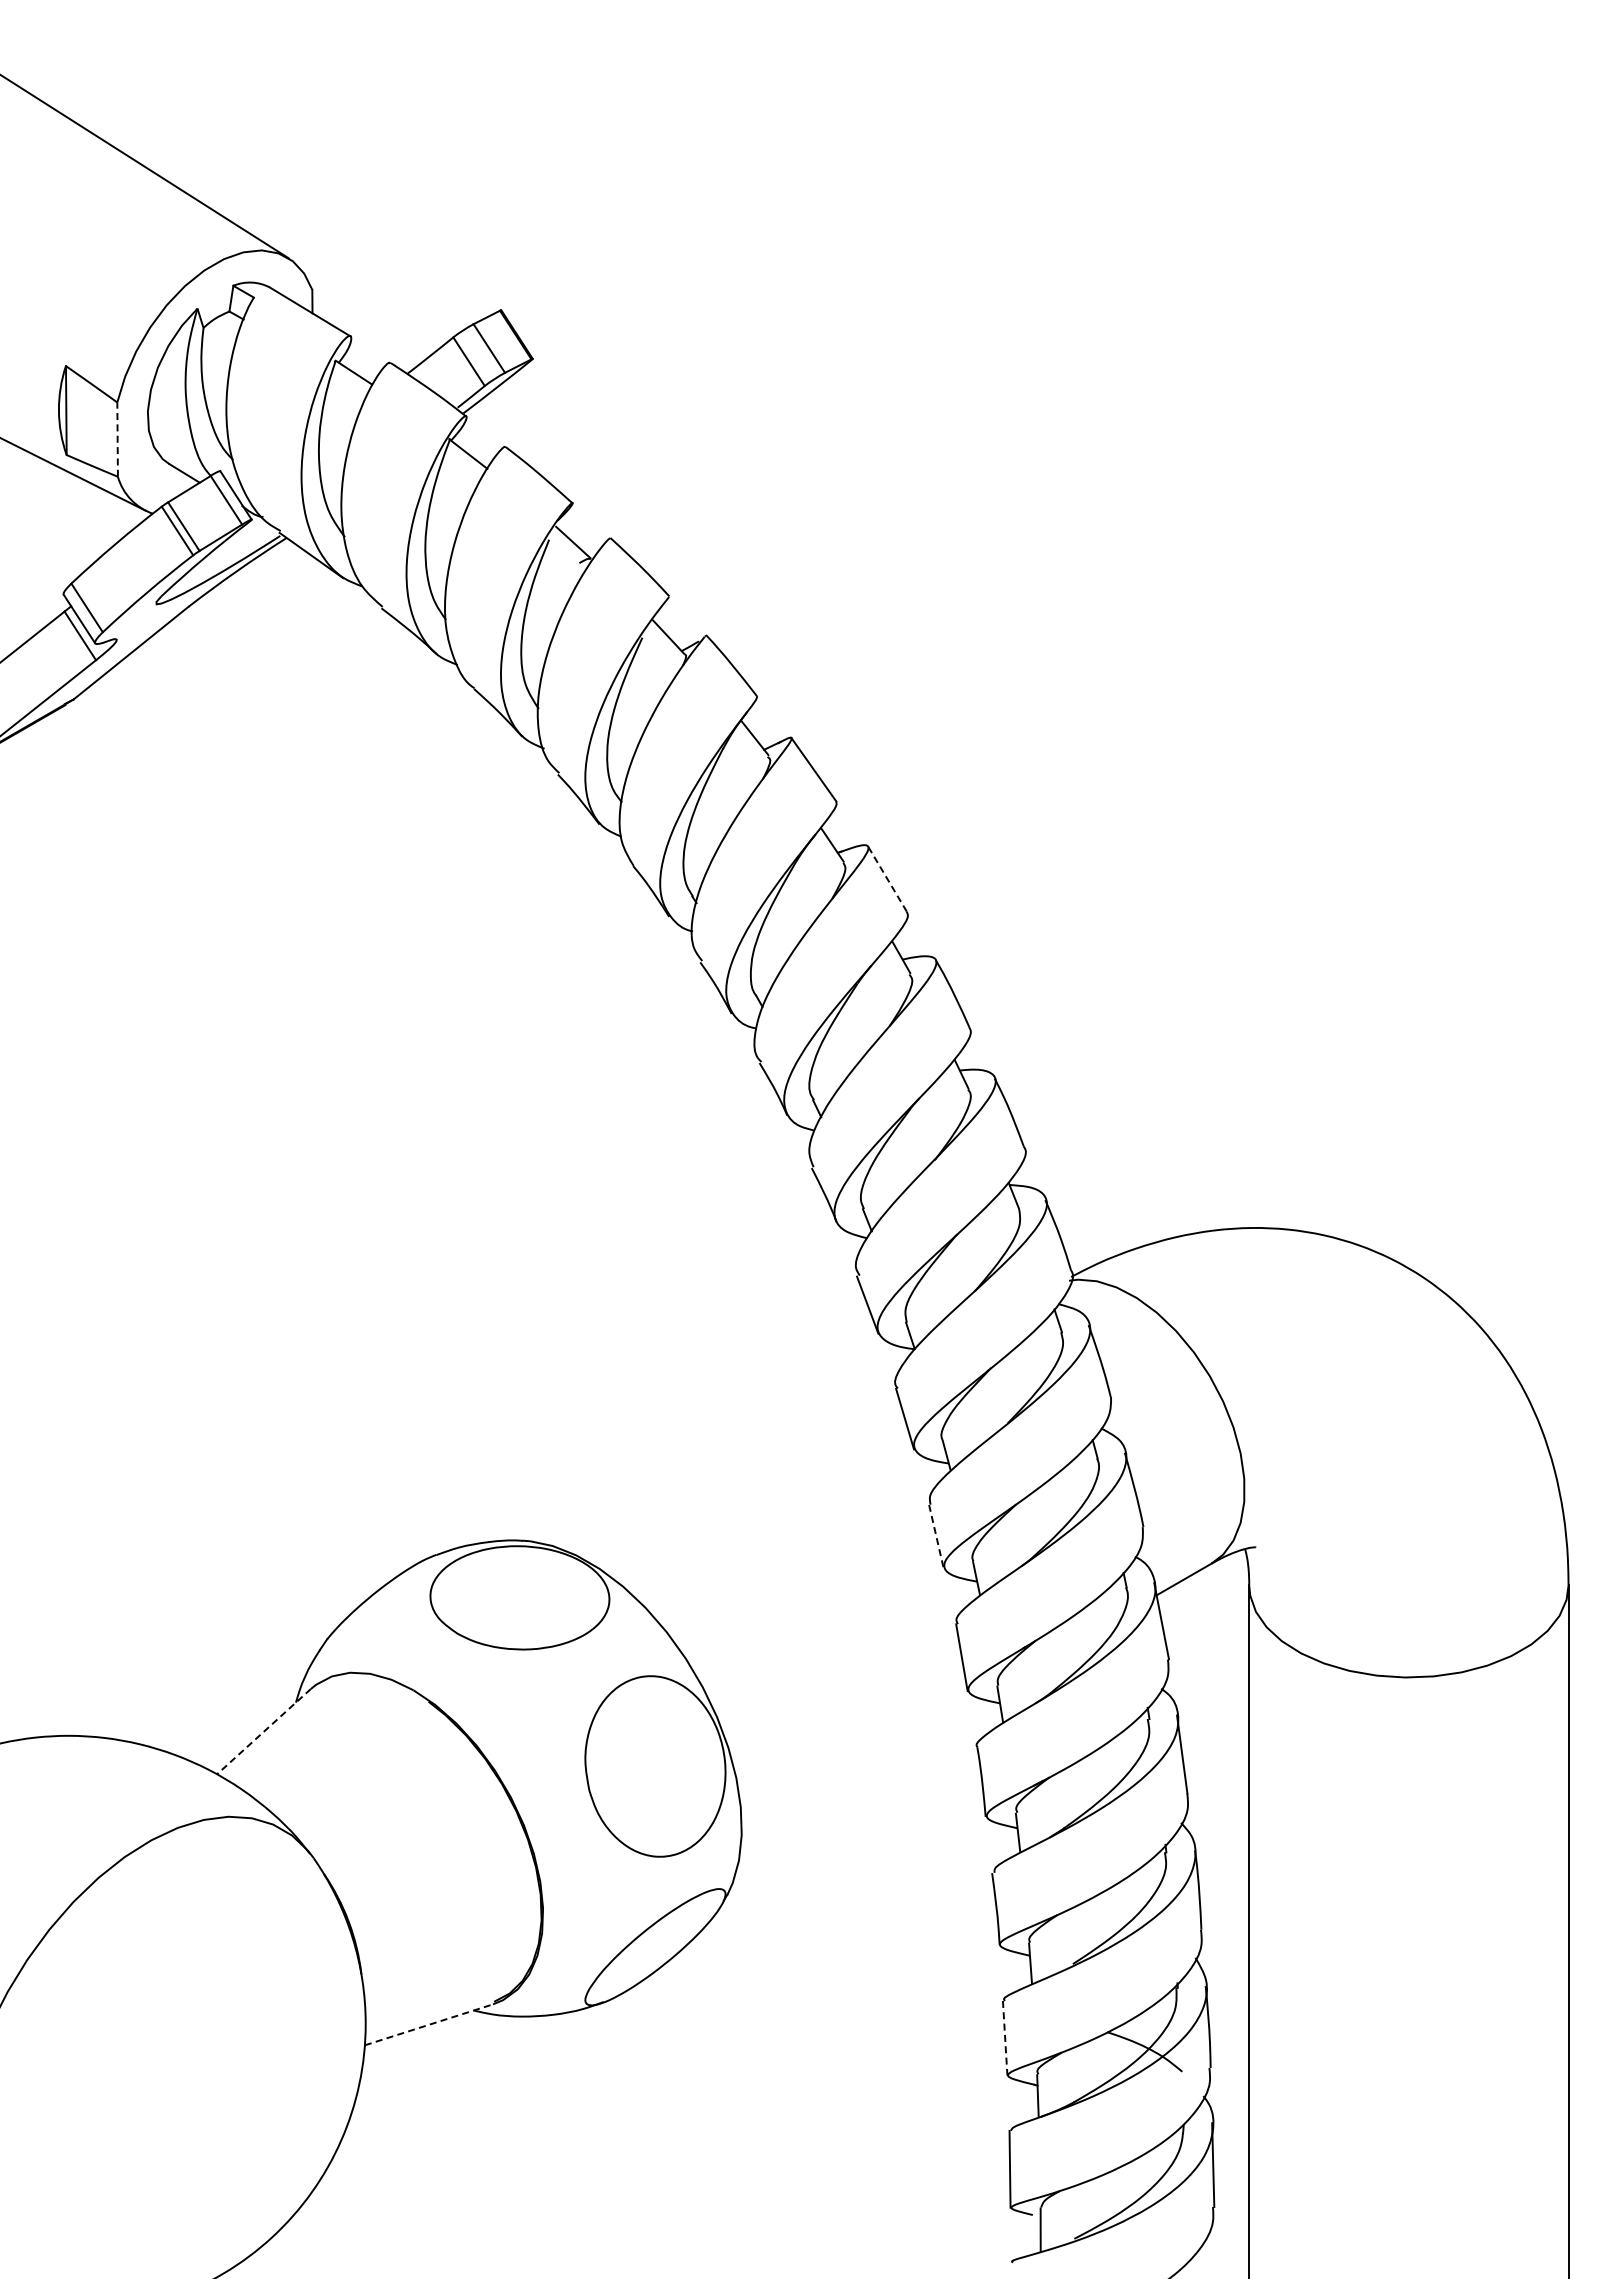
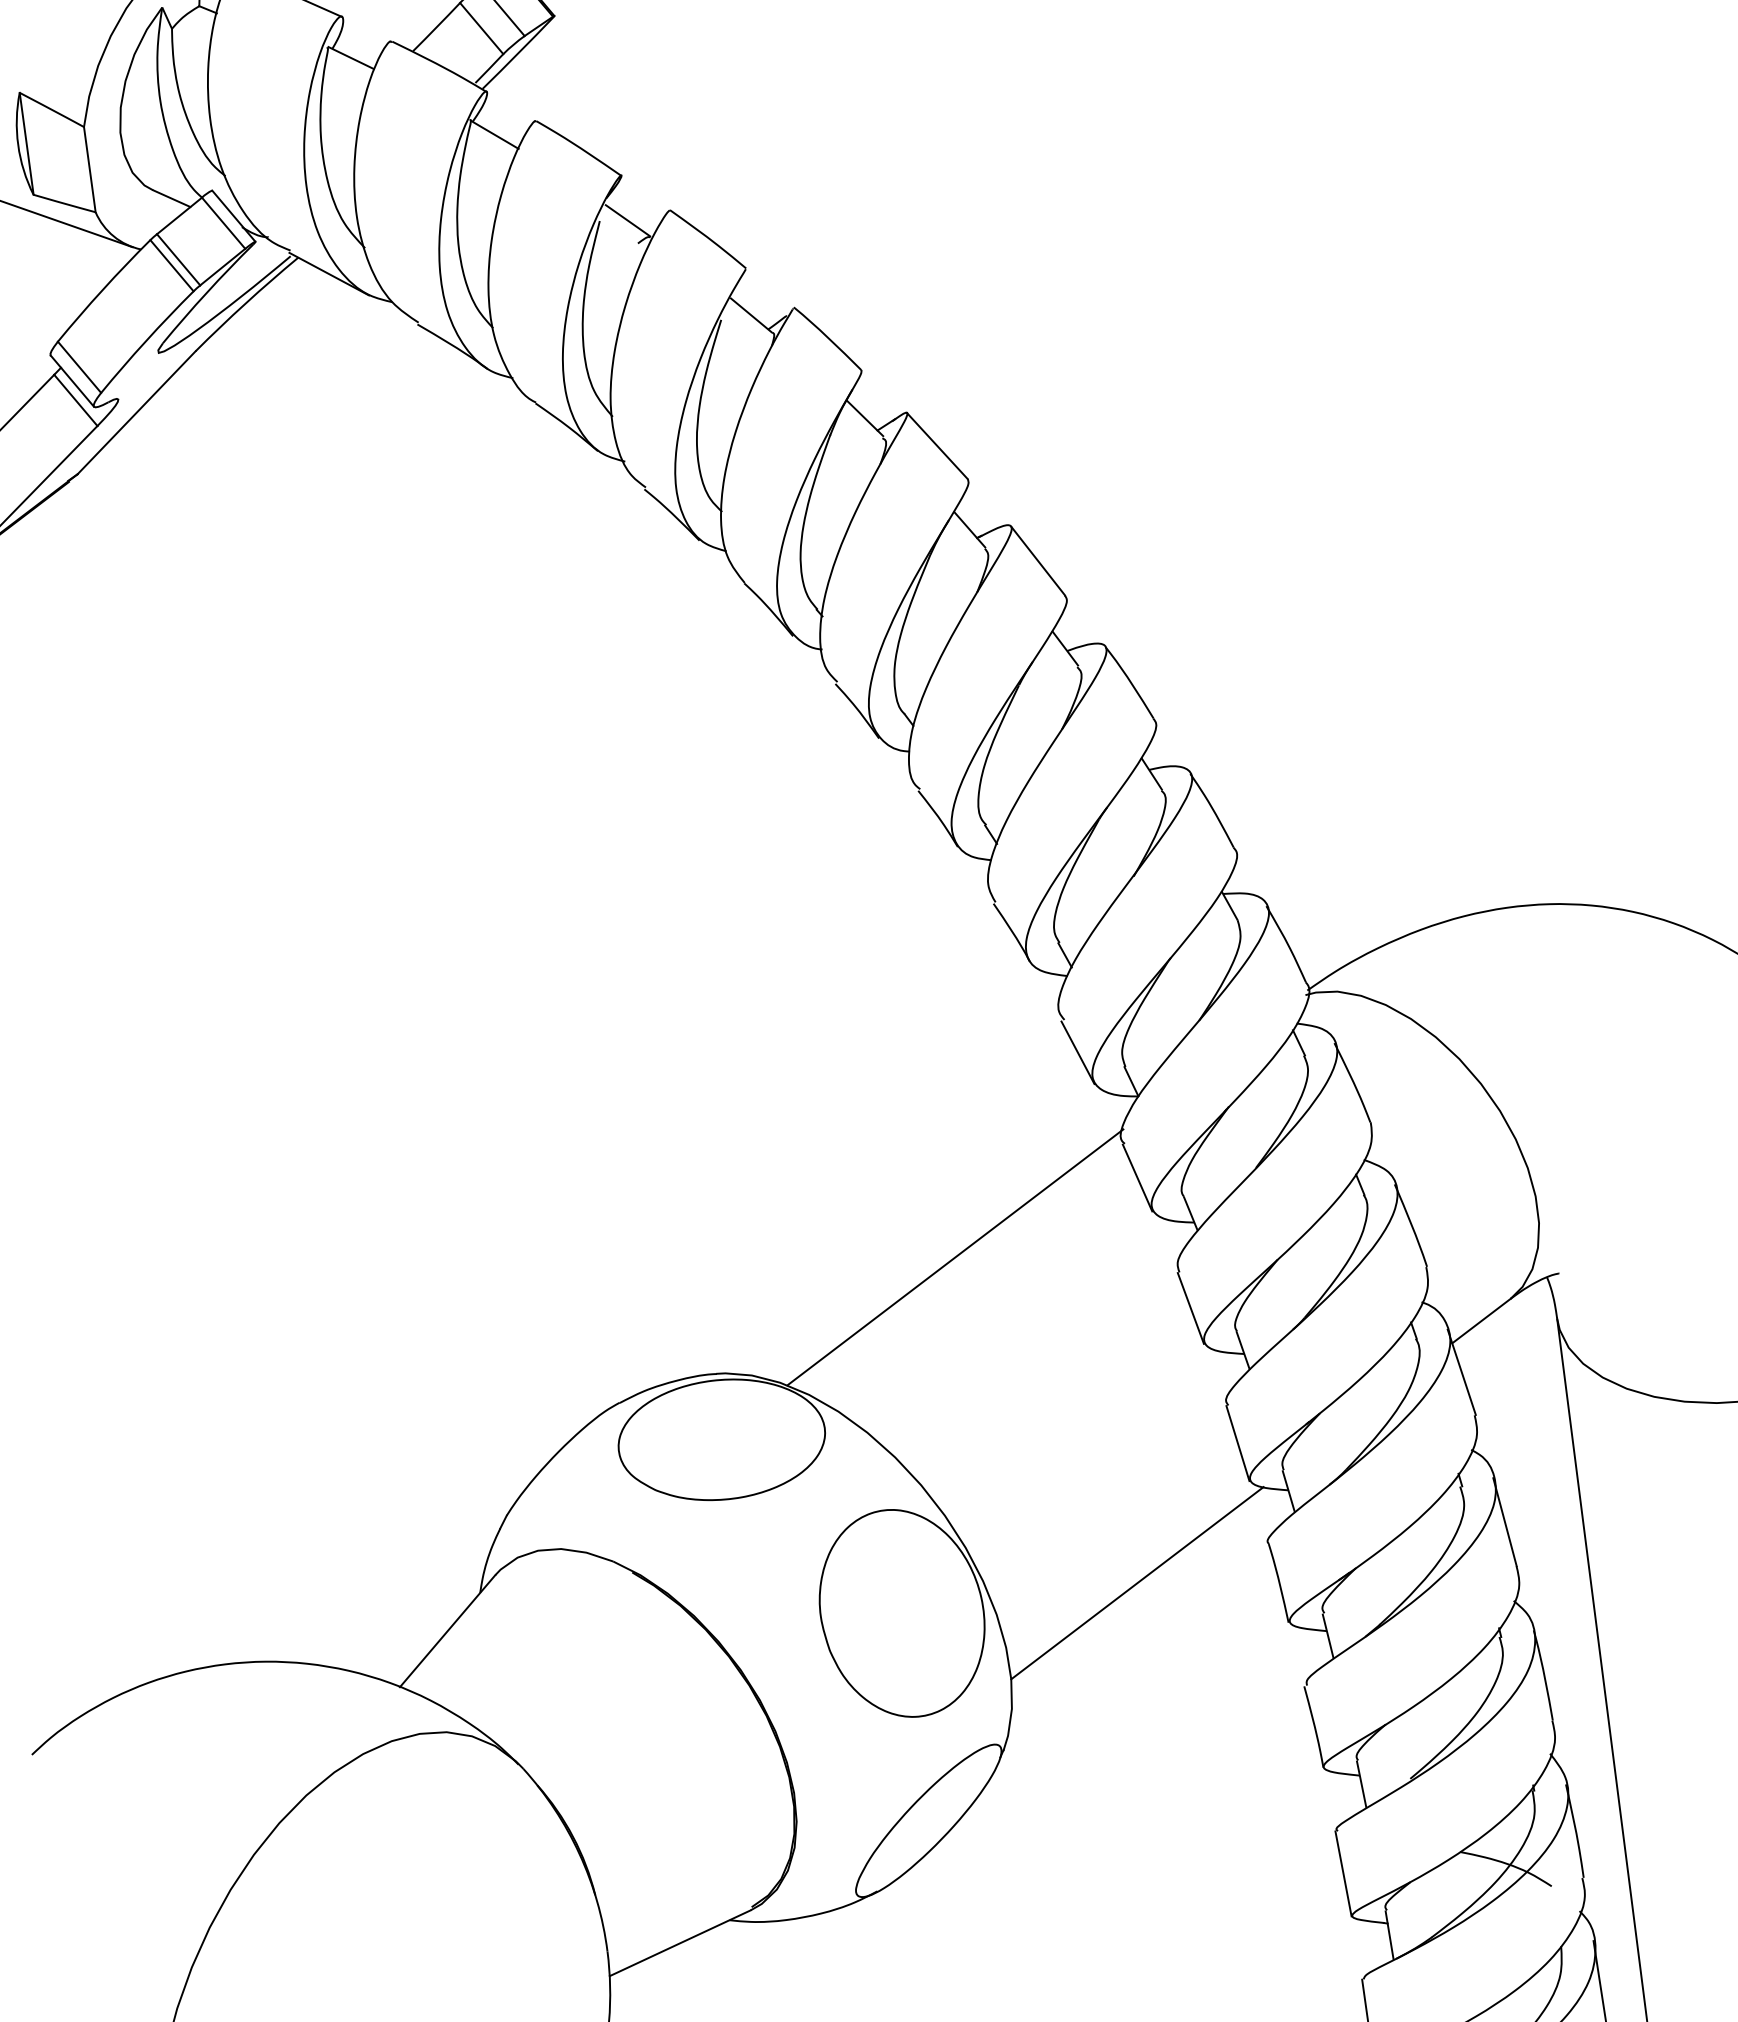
line: (117, 439) -> (89, 169), dashed -> solid
line: (887, 879) -> (1038, 561), dashed -> solid
line: (740, 1466) -> (955, 1256), added
line: (936, 1536) -> (1190, 1308), dashed -> solid
line: (263, 1731) -> (447, 1630), dashed -> solid
line: (860, 1765) -> (1137, 1582), added
line: (429, 2024) -> (680, 1942), dashed -> solid
line: (1005, 2038) -> (1343, 1874), dashed -> solid

